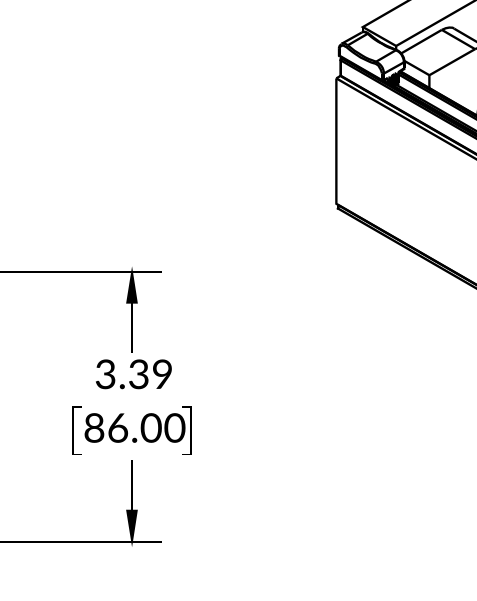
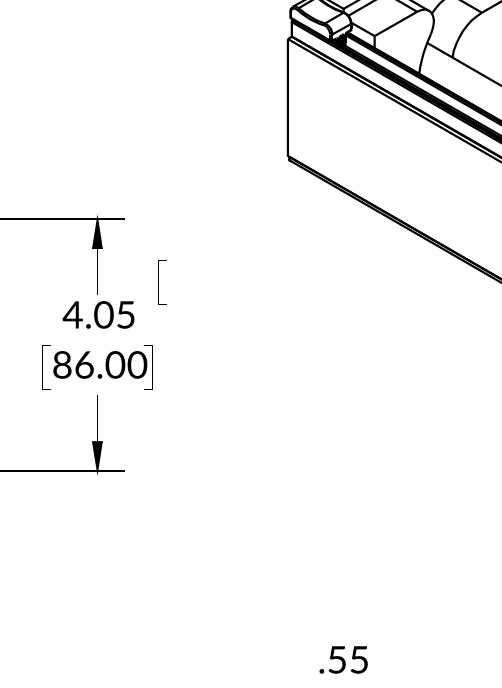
line: (197, 339) -> (158, 282), added
text: (133, 373) -> (98, 314), 3.39 -> 4.05

